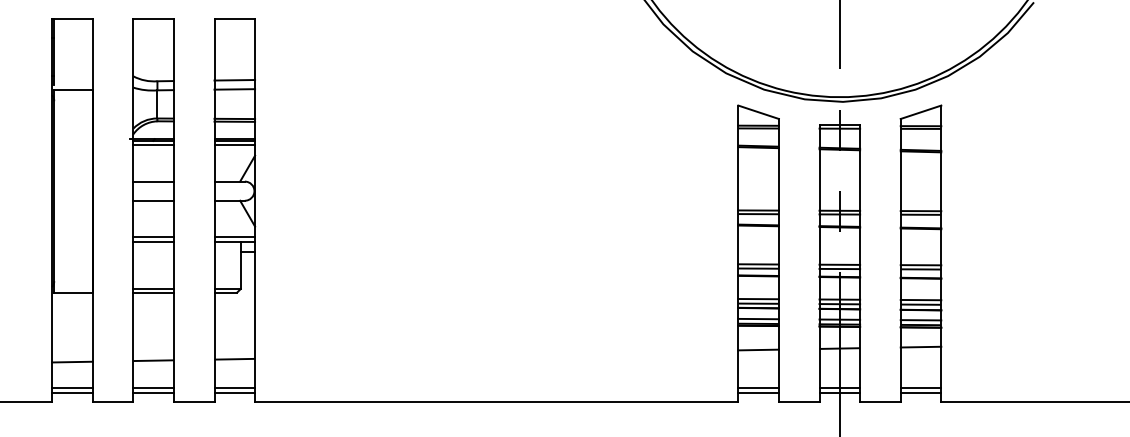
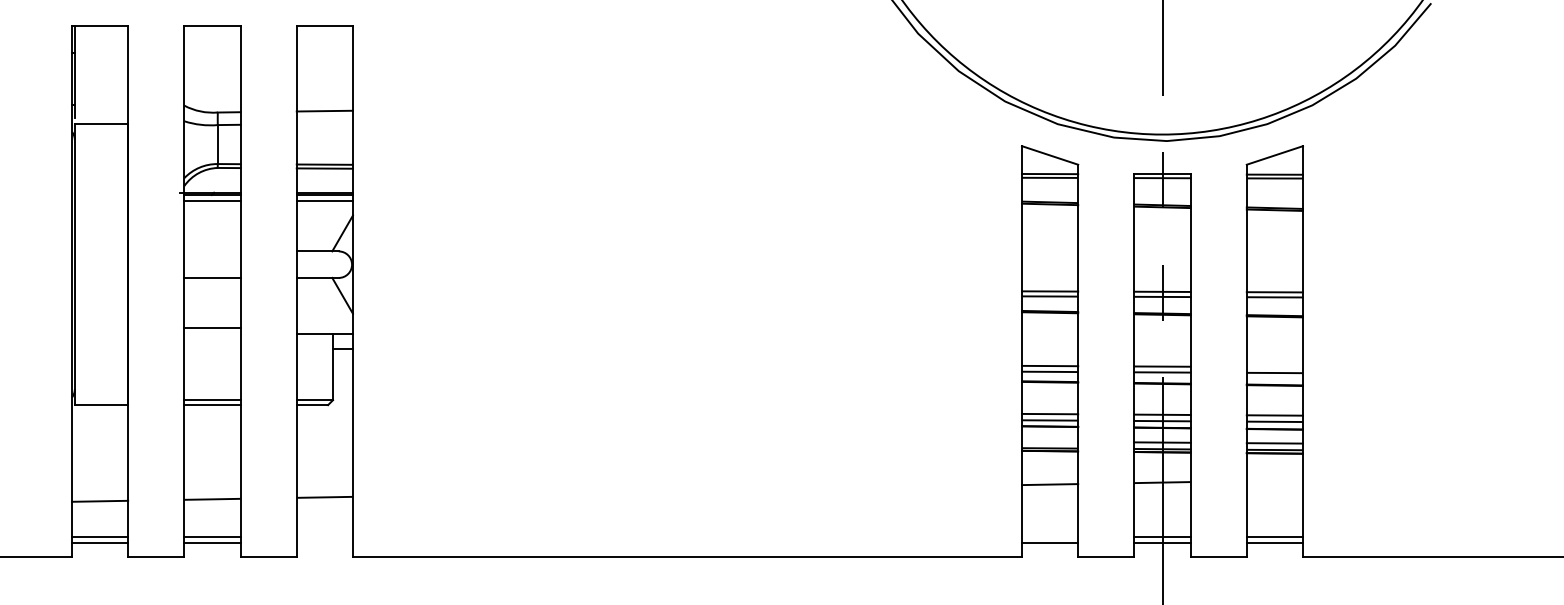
line: (234, 89) -> (324, 123), removed
line: (153, 181) -> (212, 251), removed
line: (234, 237) -> (324, 328), removed
line: (153, 241) -> (212, 334), removed
line: (920, 265) -> (1274, 367), removed
line: (758, 318) -> (1049, 441), removed
line: (920, 347) -> (1274, 480), removed
line: (234, 387) -> (324, 536), removed
line: (758, 387) -> (1049, 536), removed
line: (234, 392) -> (324, 543), removed

